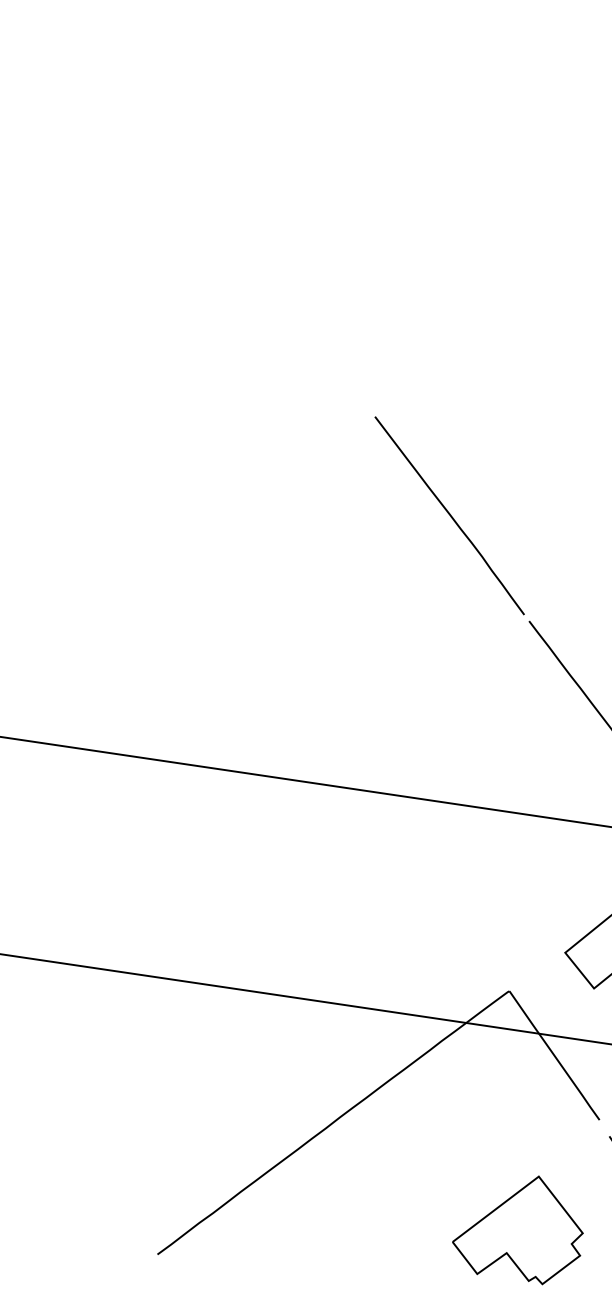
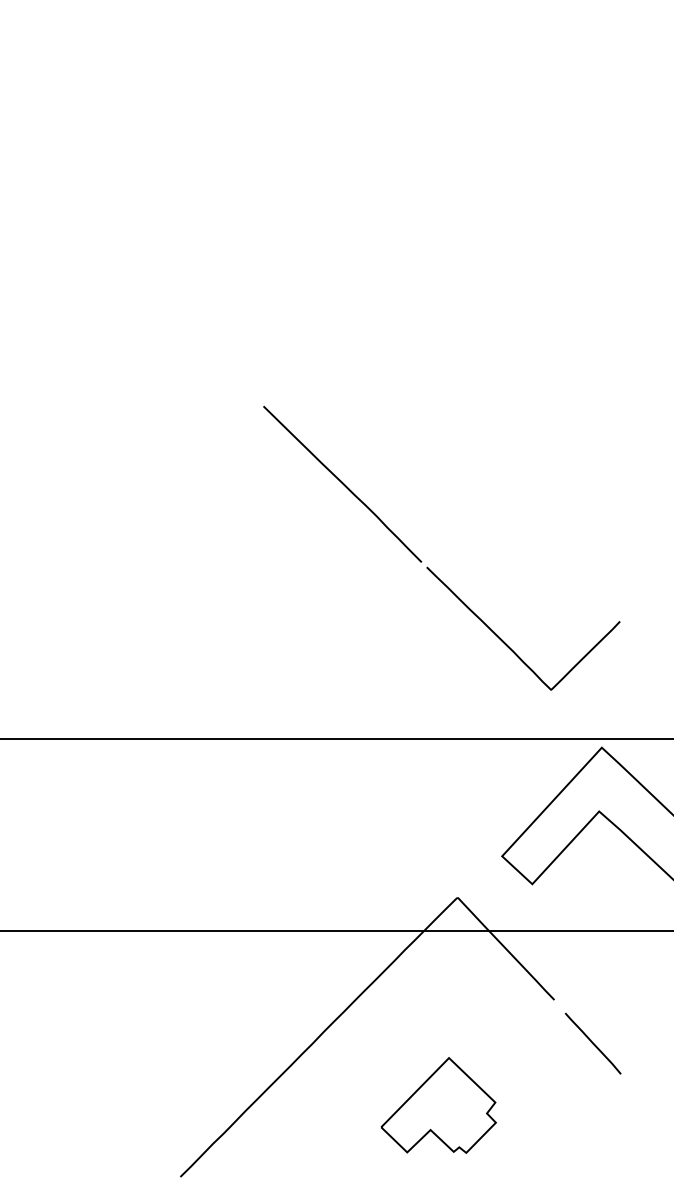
part: (519, 1227) -> (438, 1105), moved

